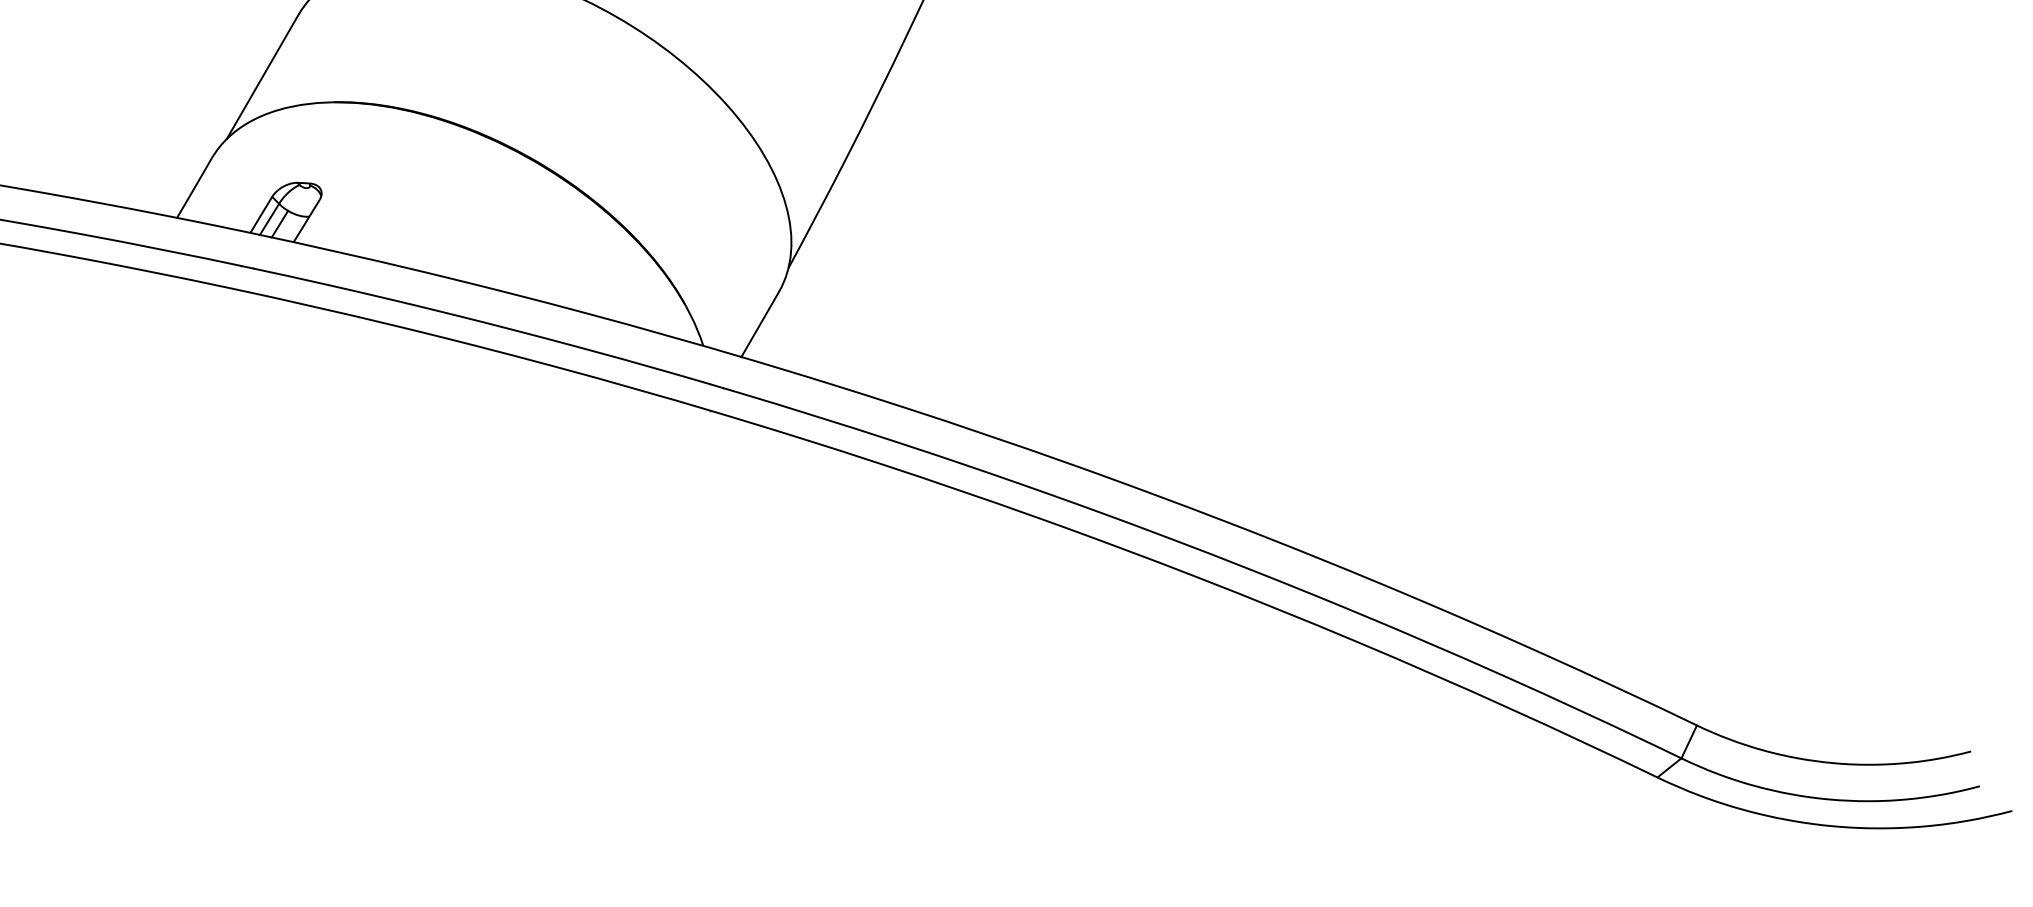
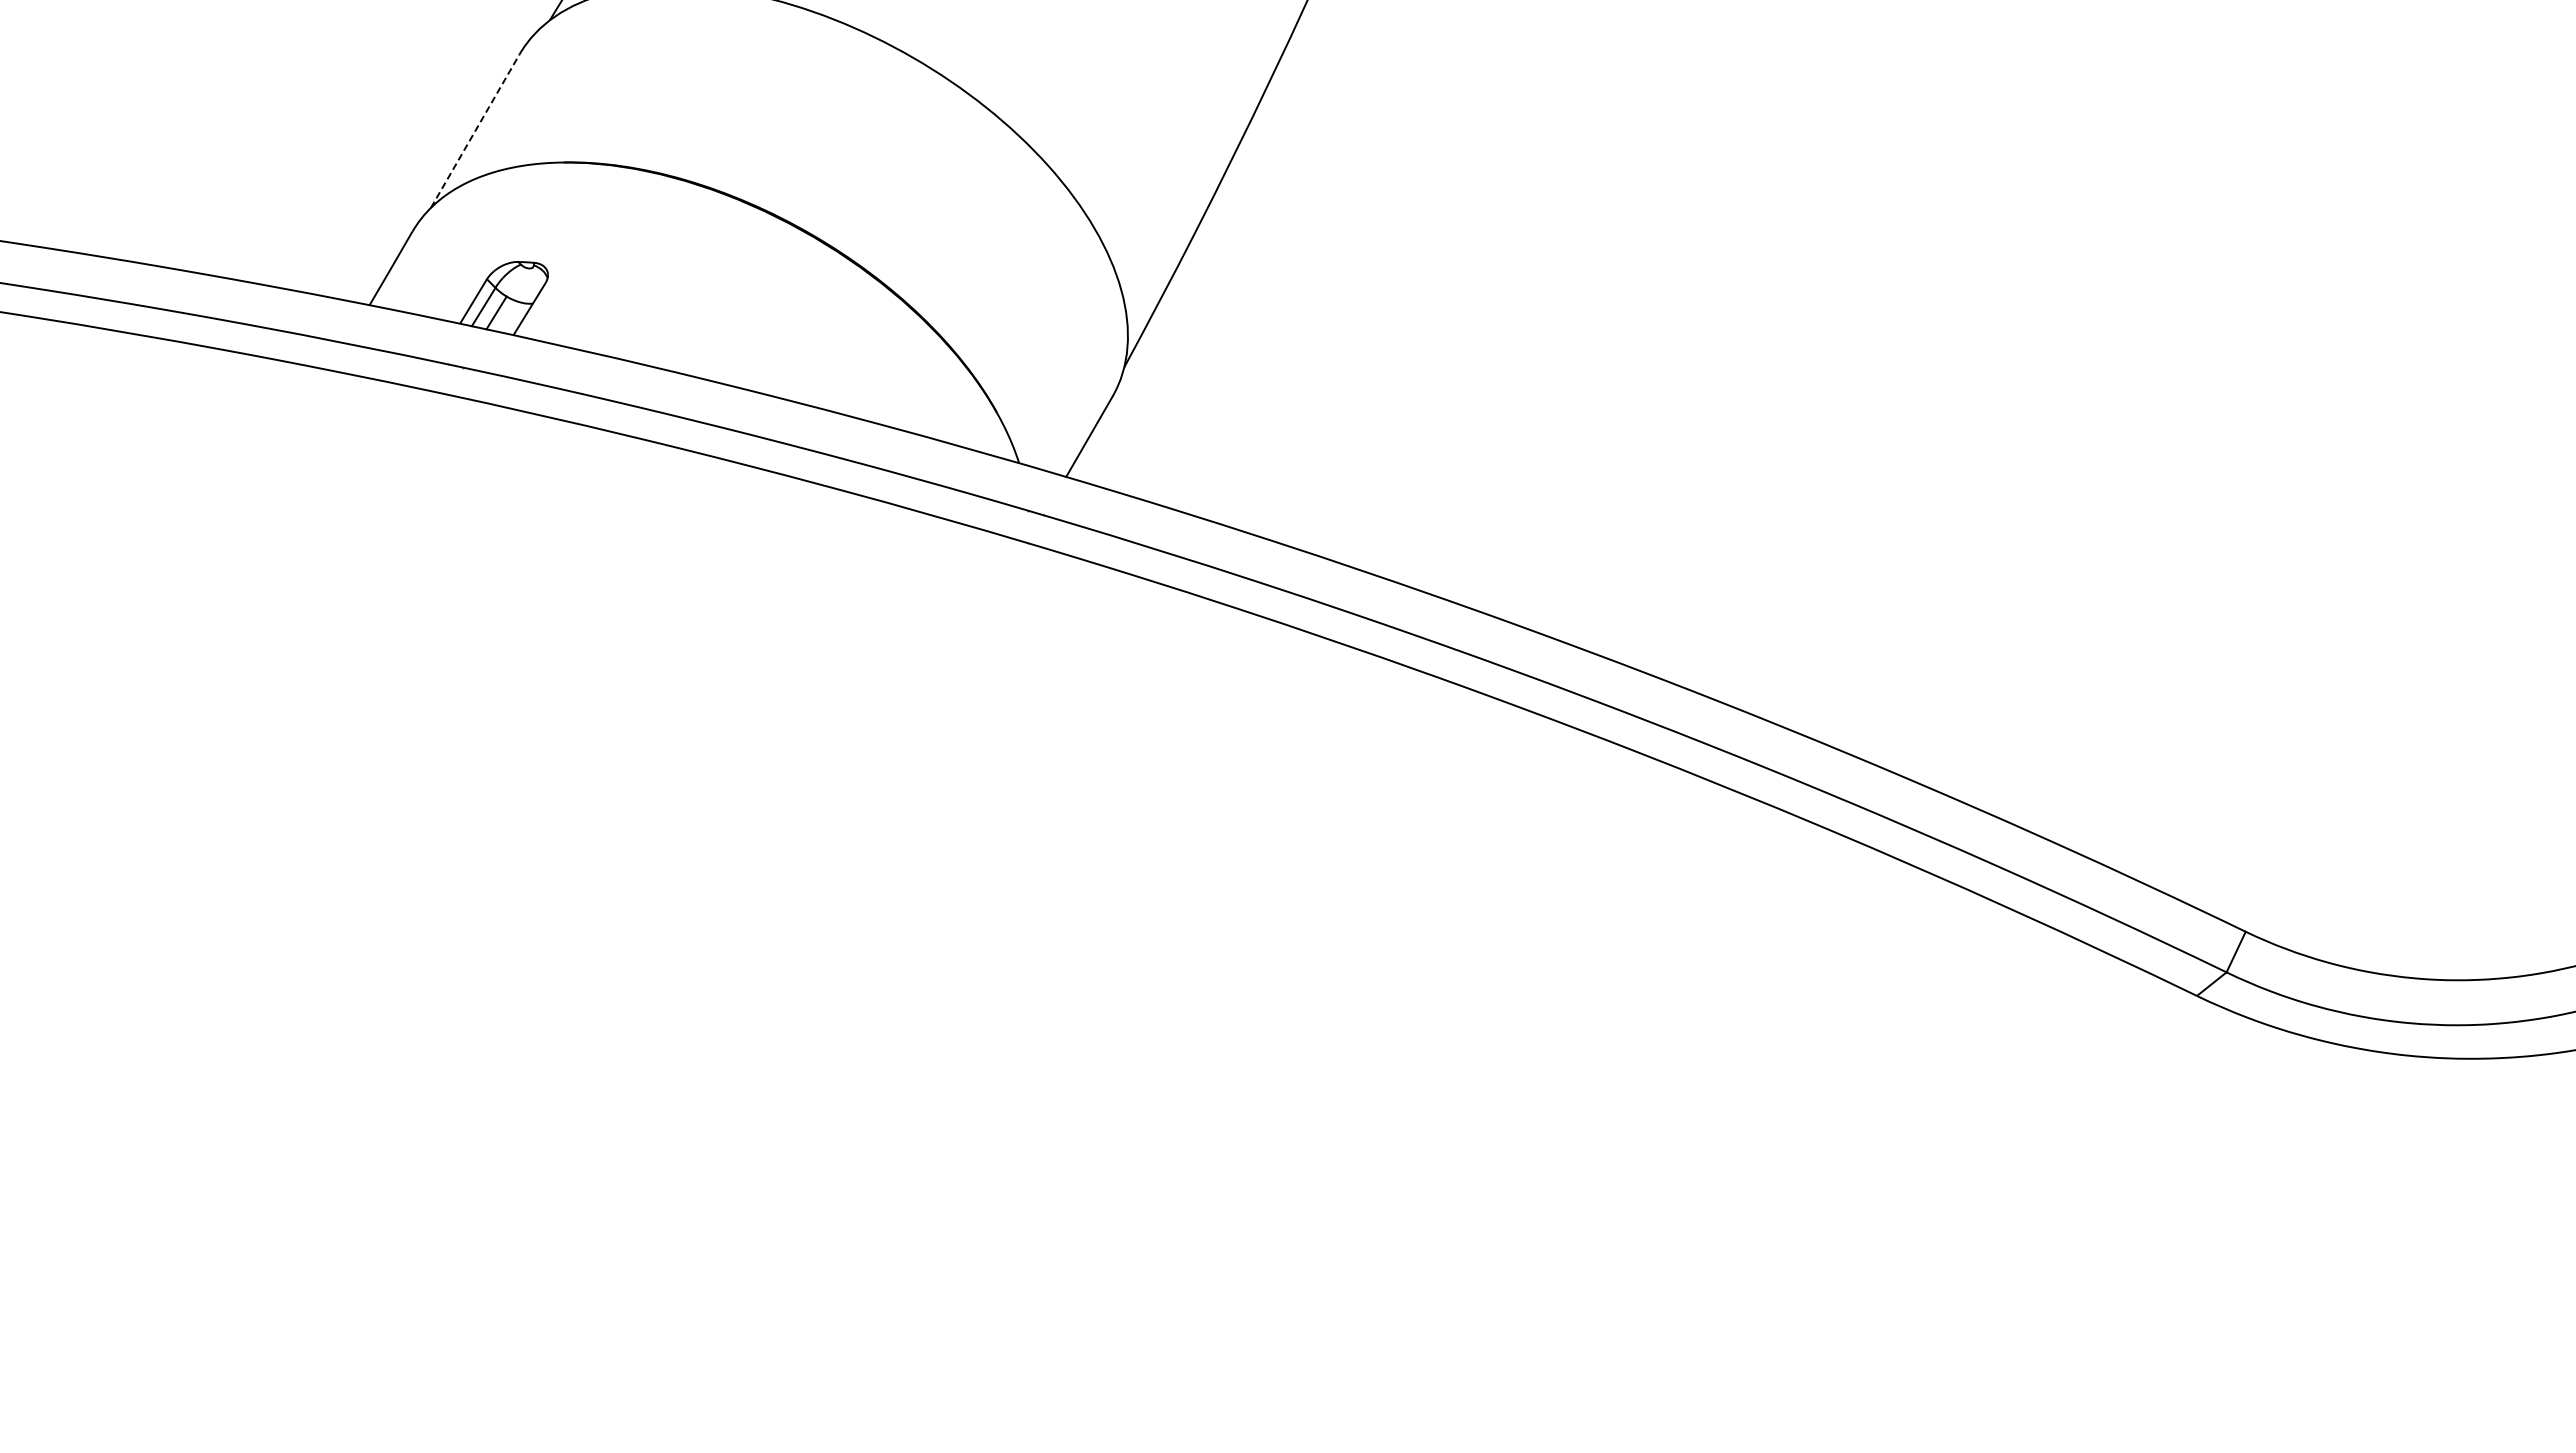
line: (262, 77) -> (475, 131), solid -> dashed

